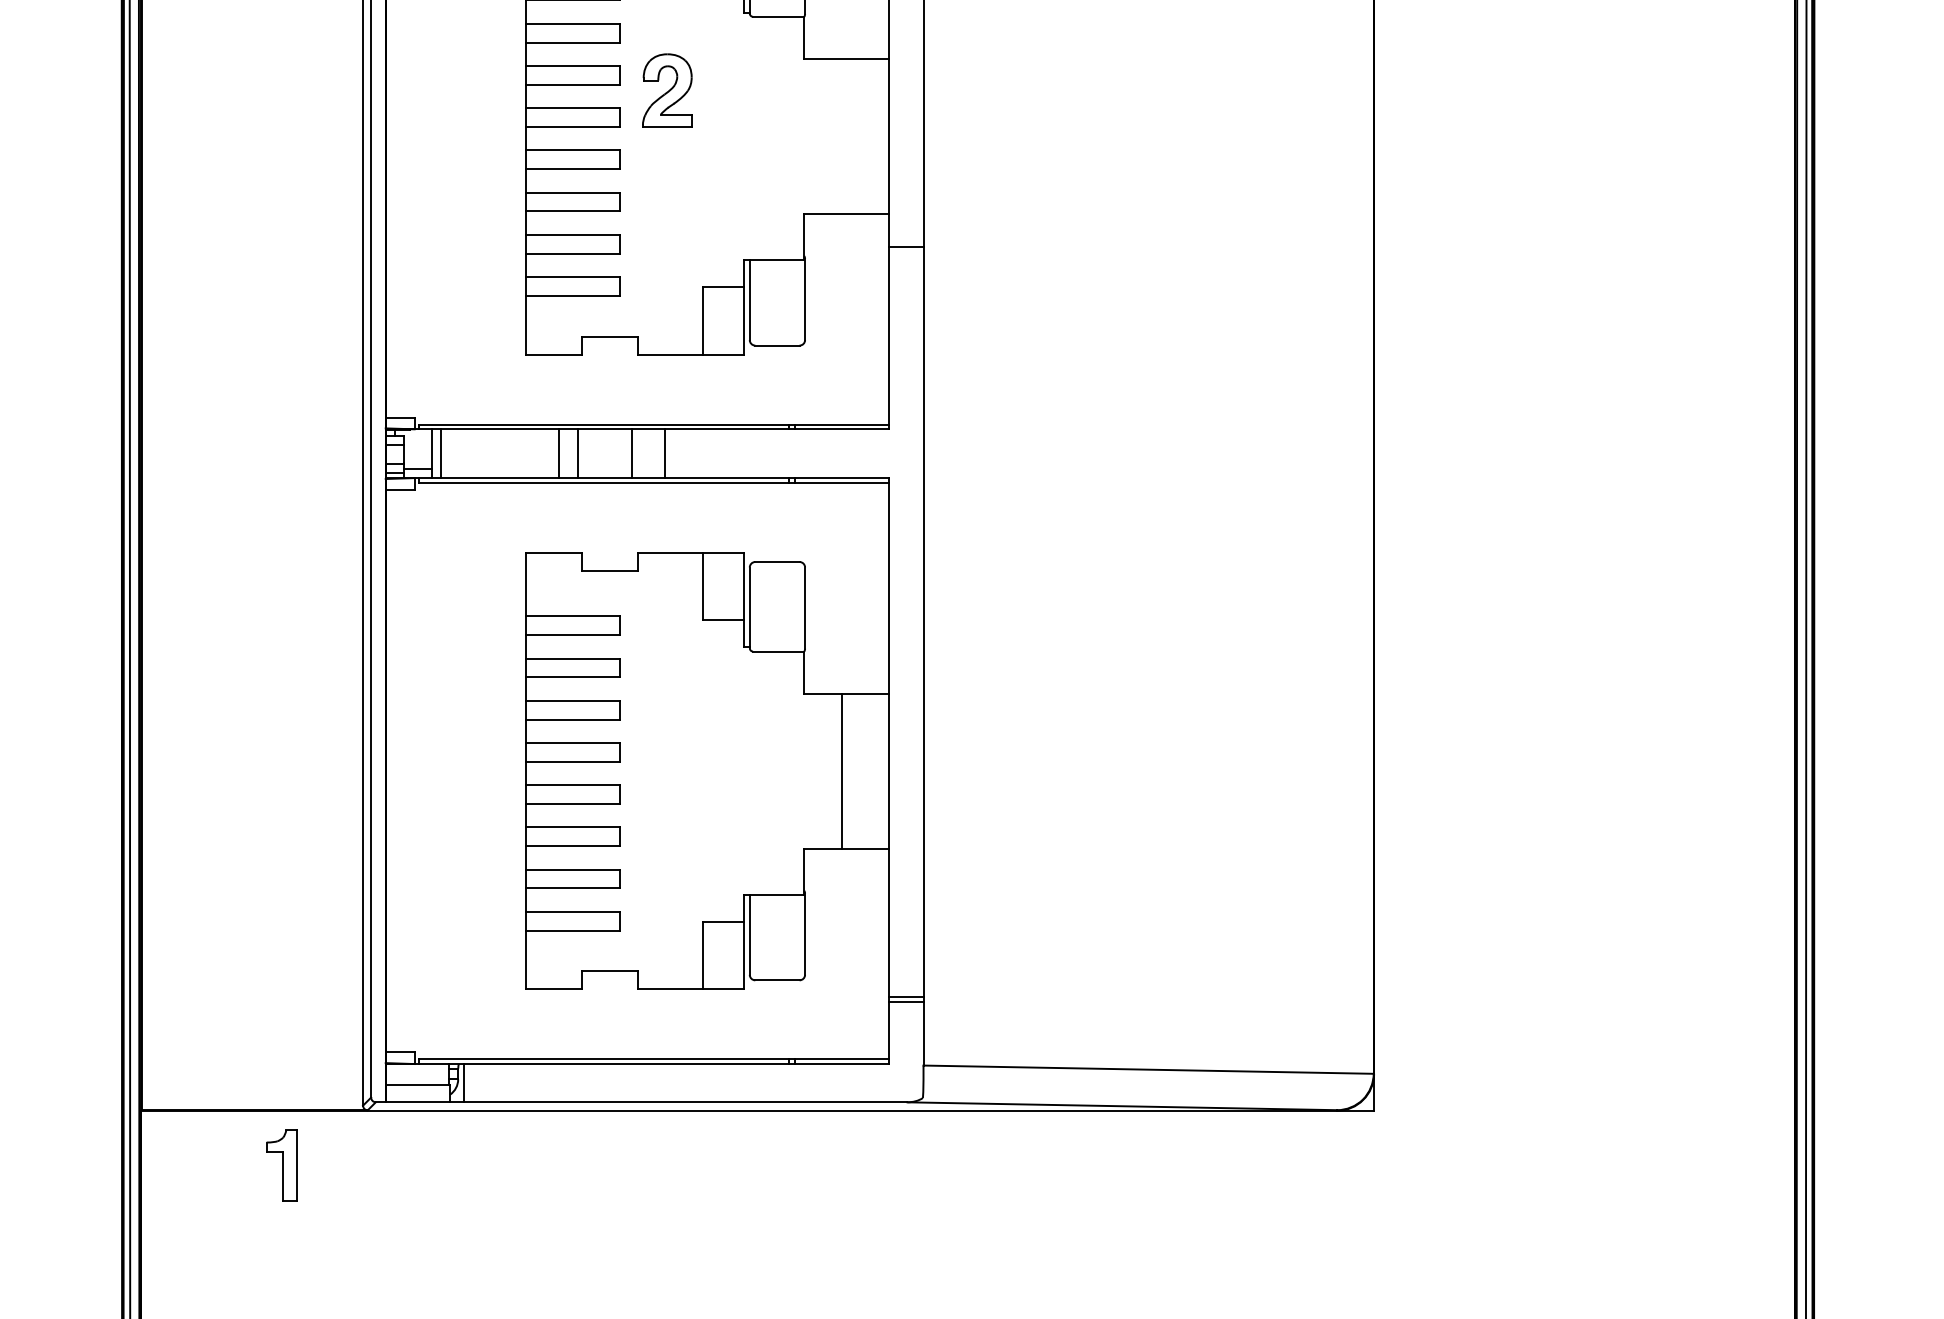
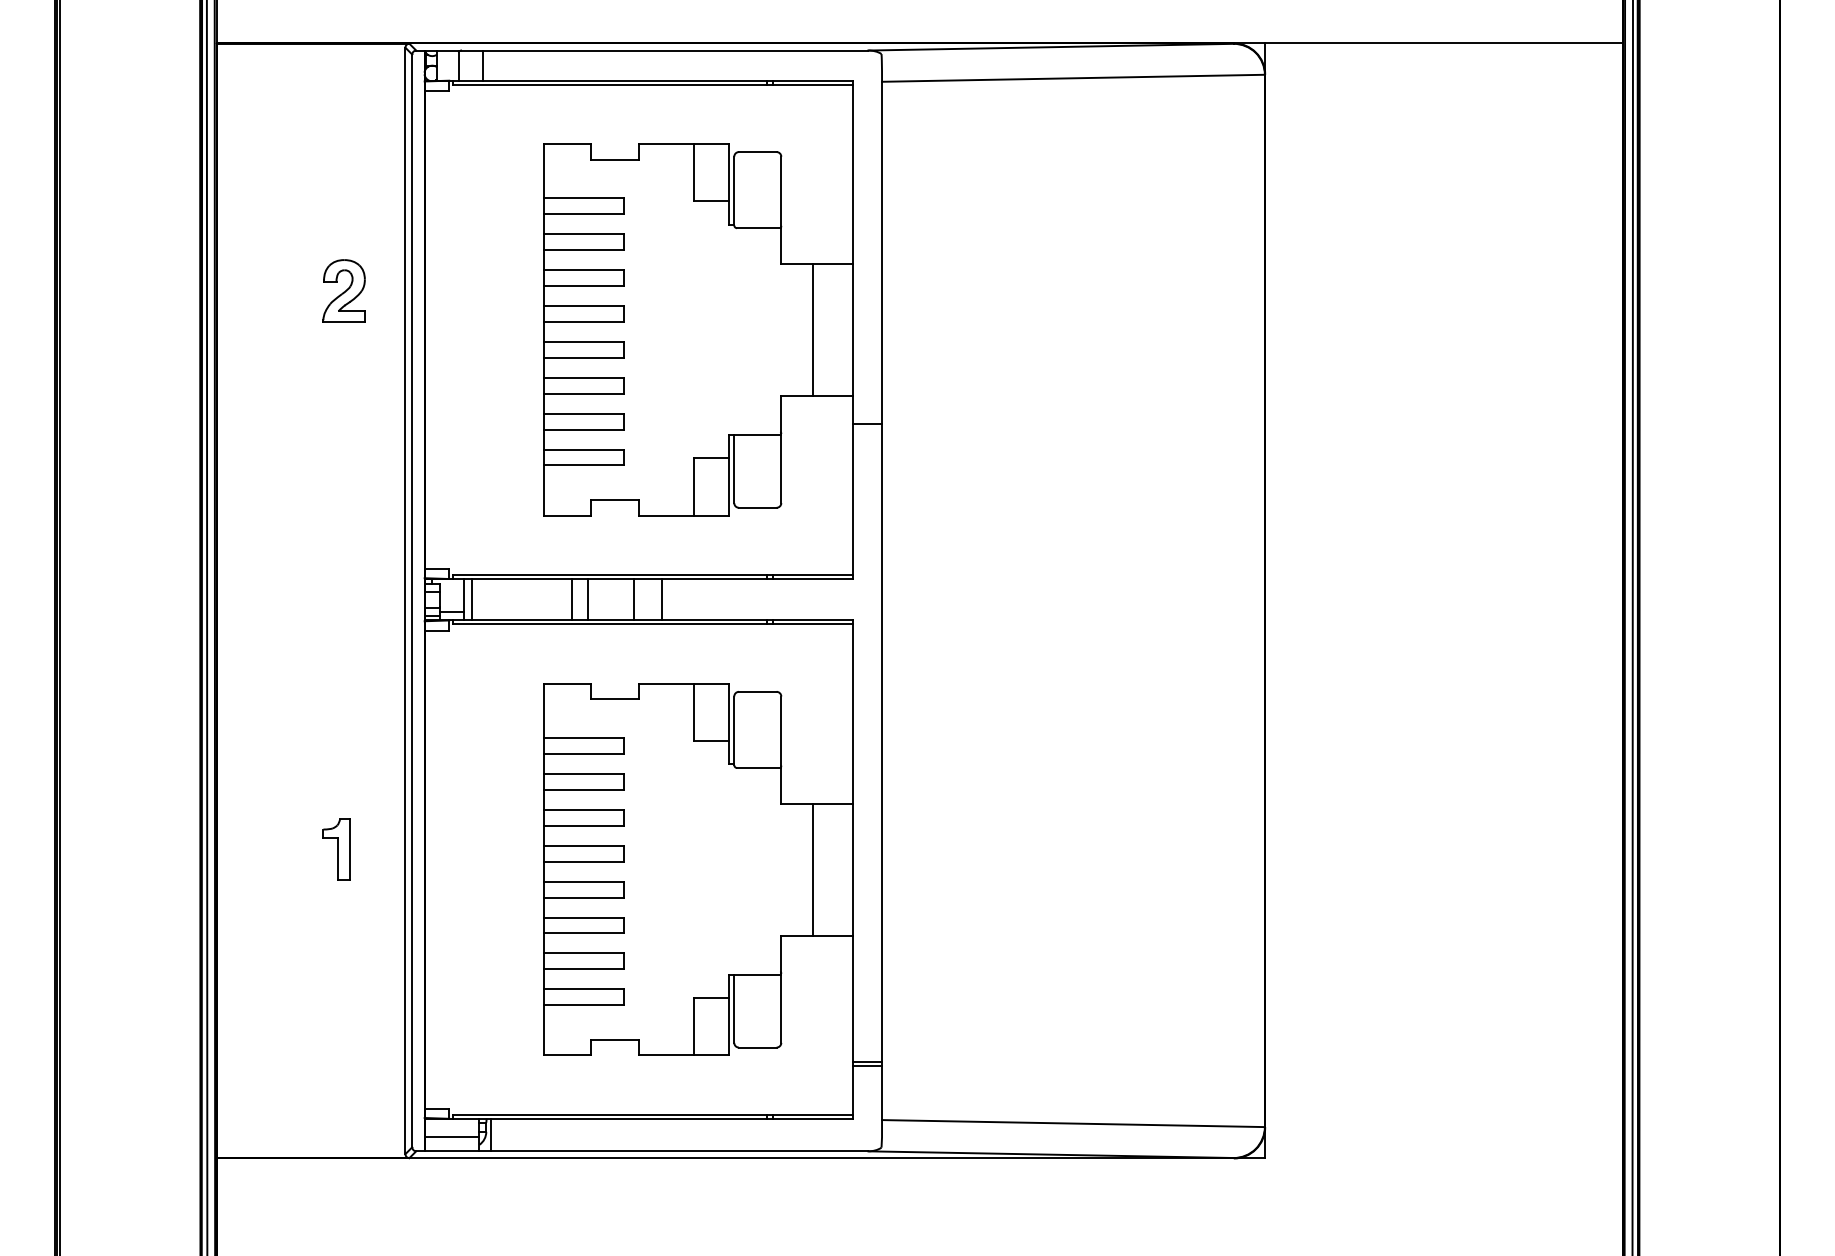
part: (666, 90) -> (343, 290), moved
line: (841, 135) -> (812, 329), added
part: (282, 1166) -> (336, 849), moved

